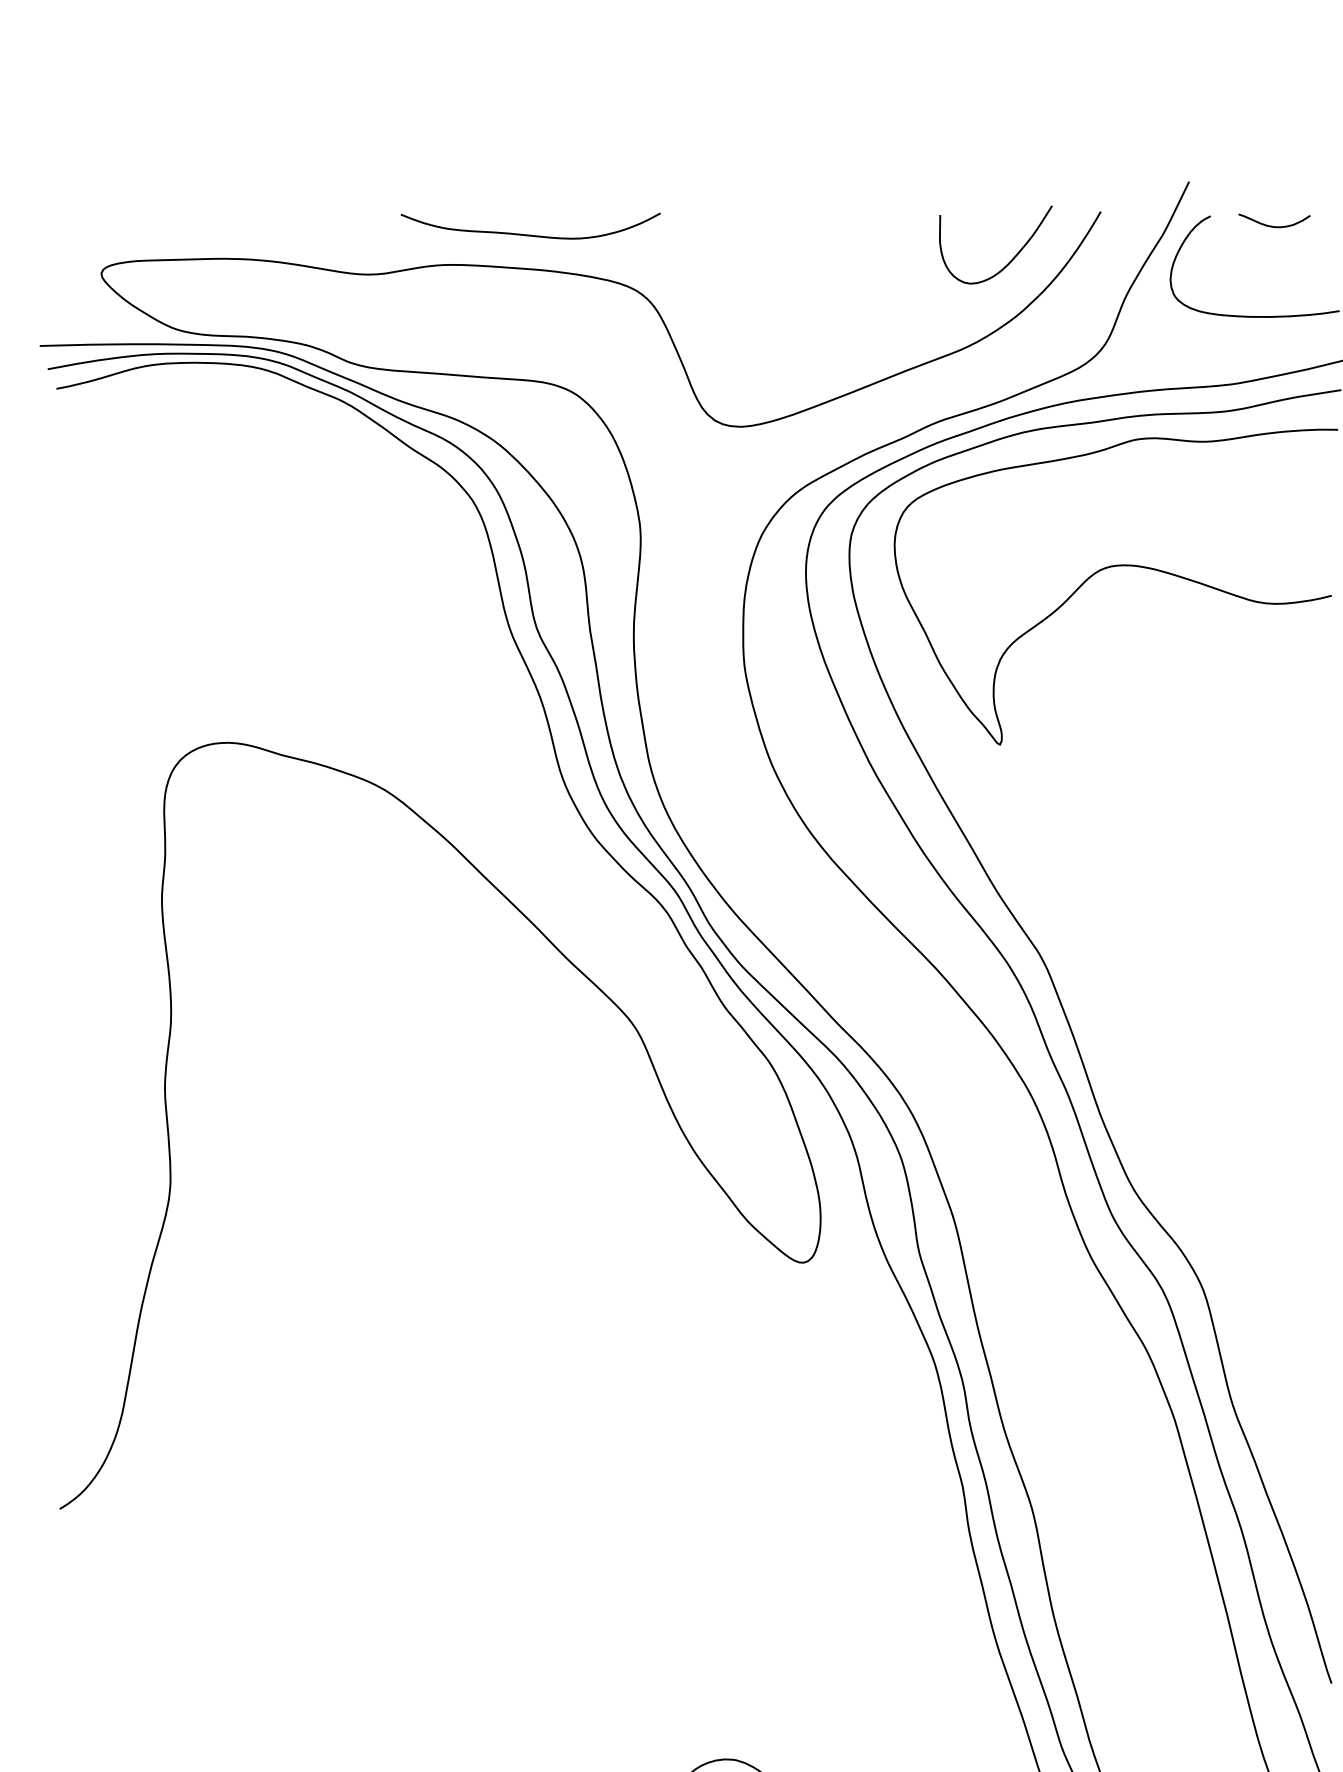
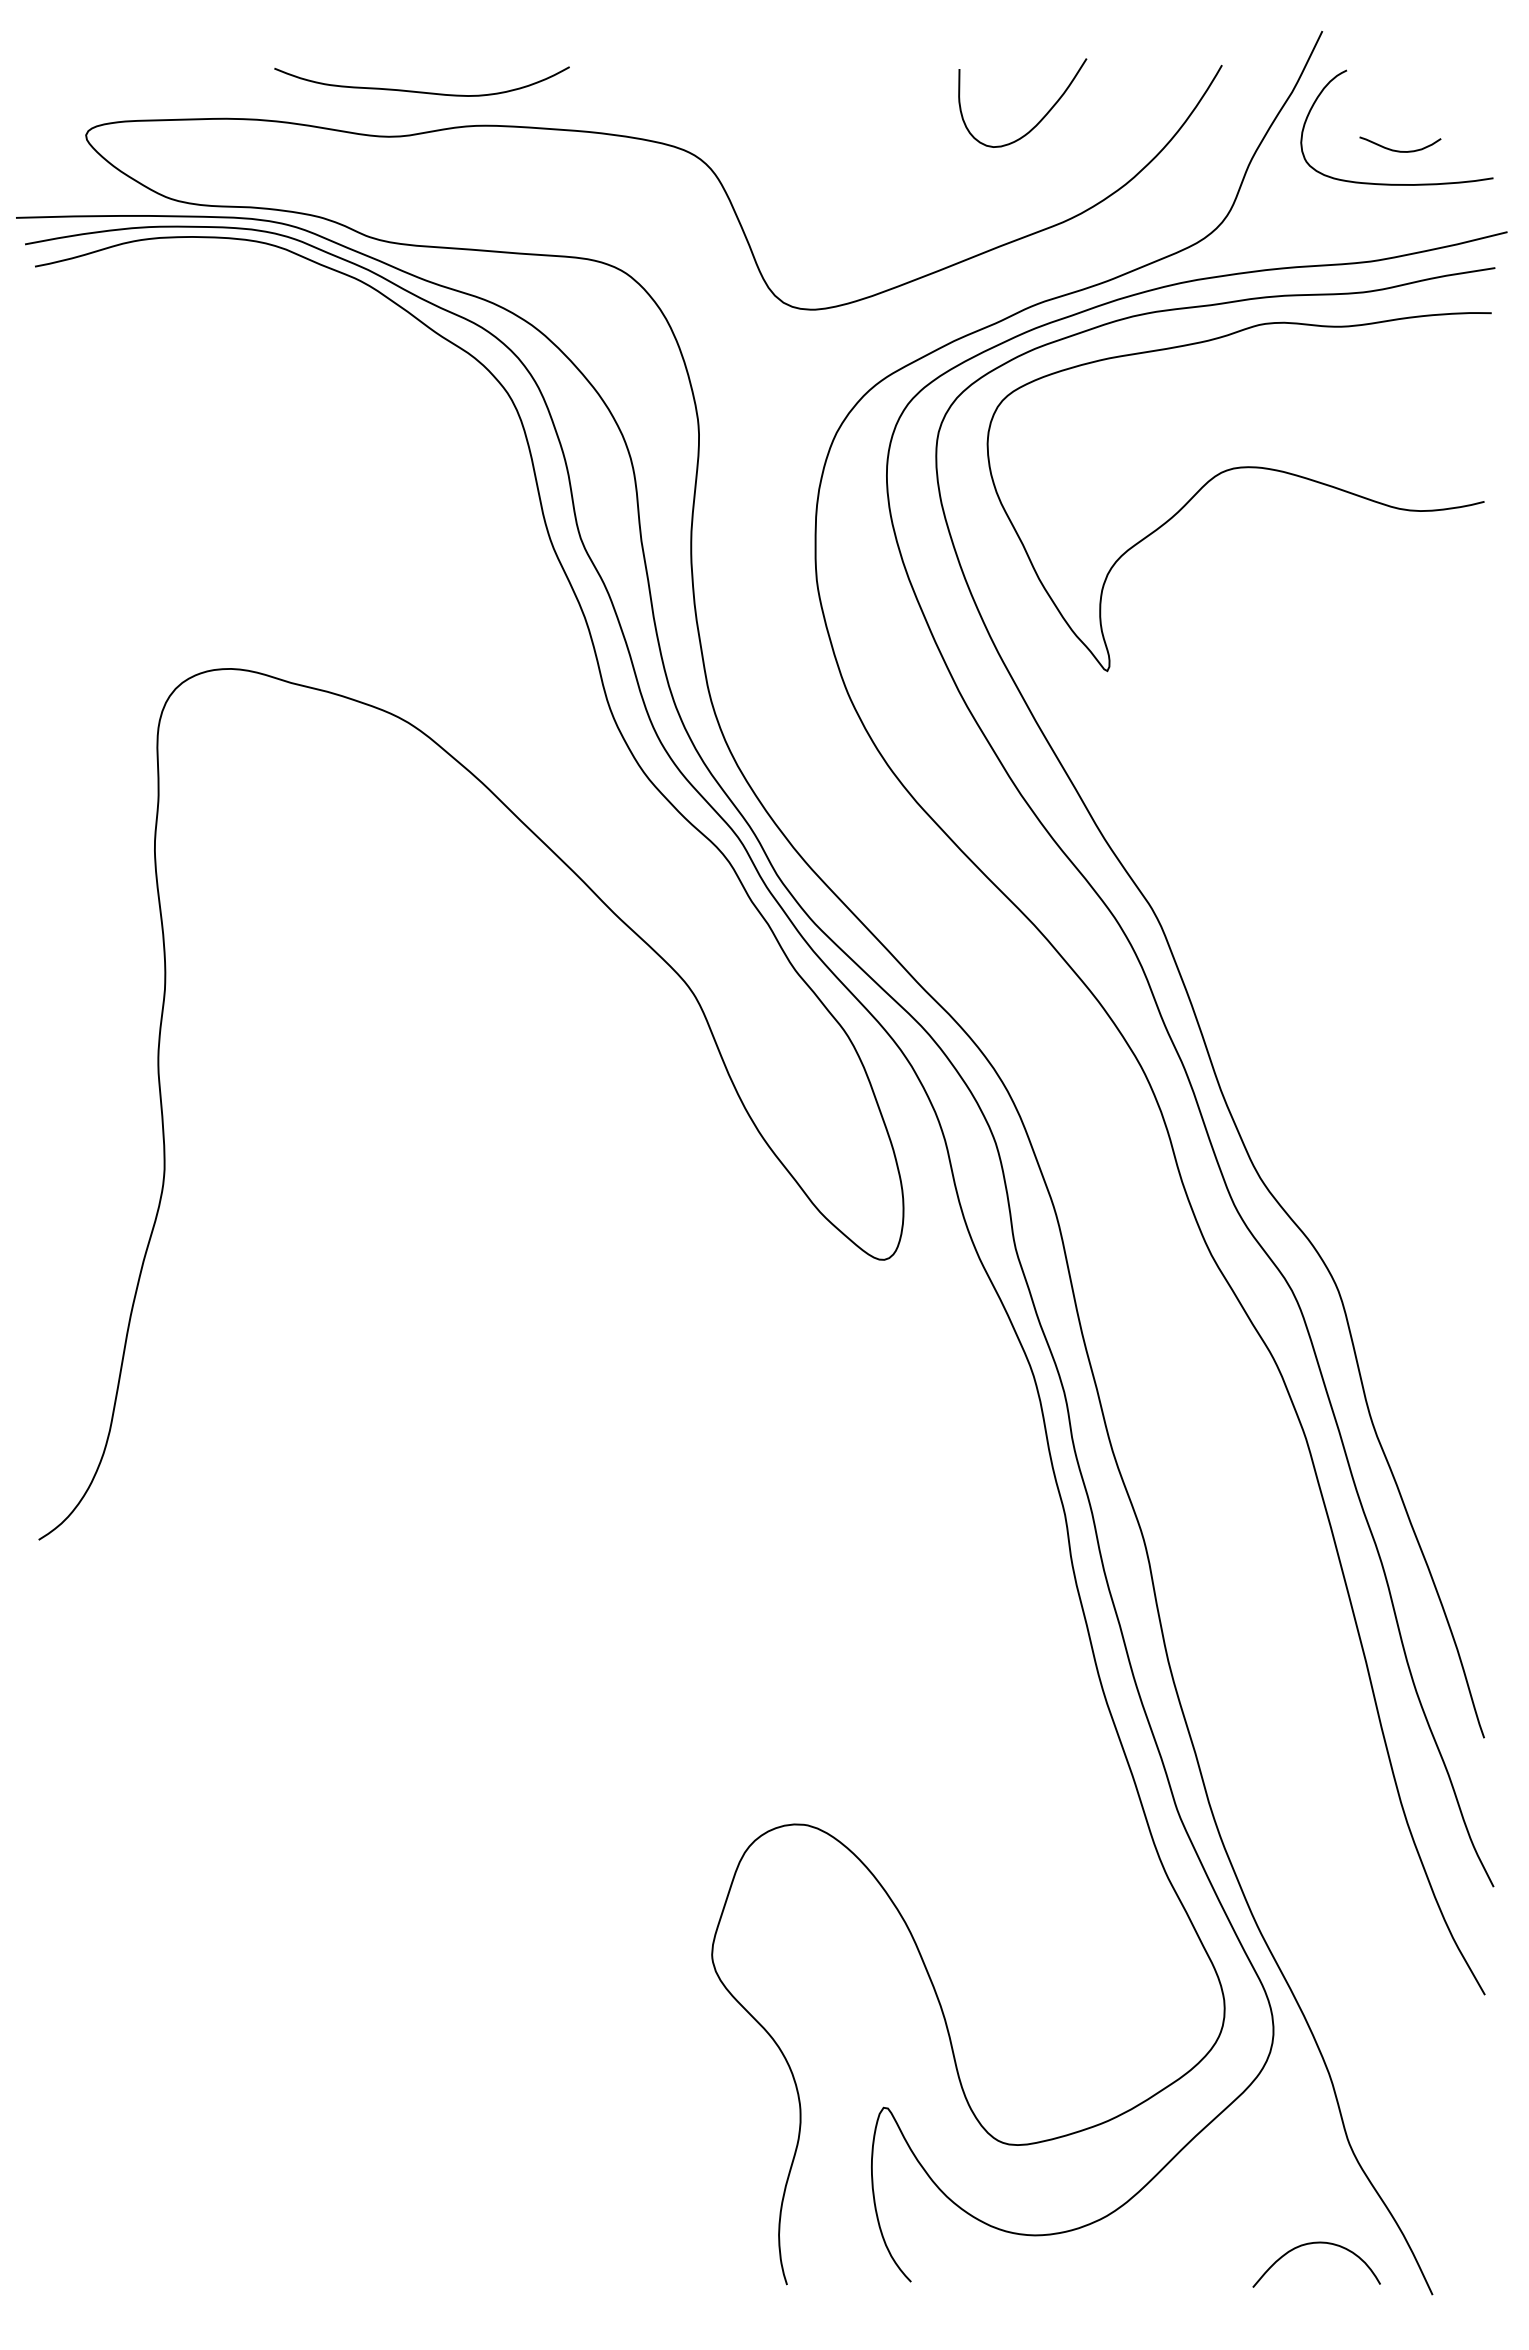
curve: (1274, 225) -> (1400, 150), moved
curve: (530, 234) -> (421, 91), moved
curve: (1011, 259) -> (1040, 119), moved

